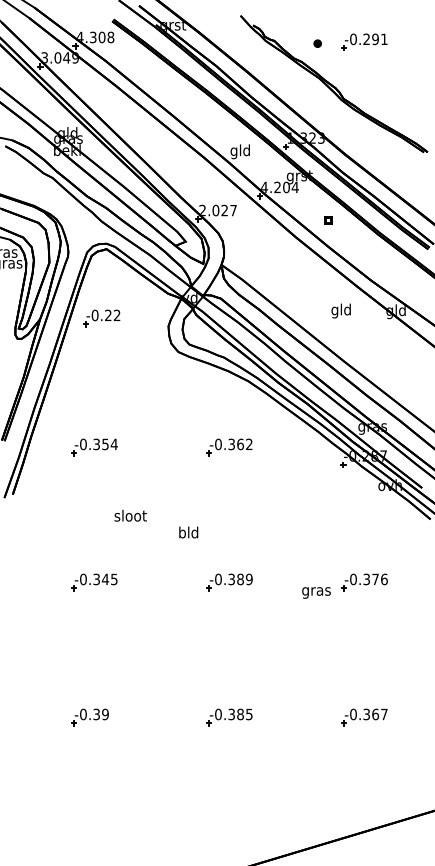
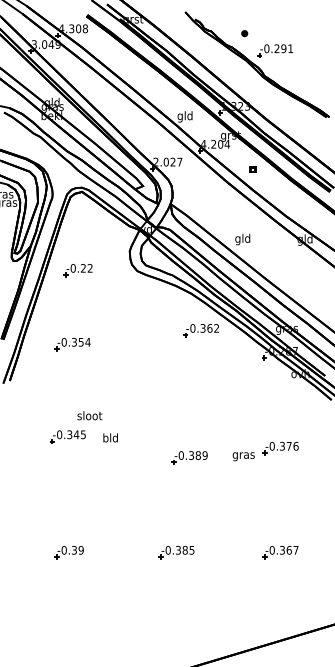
part: (364, 41) -> (275, 50), moved
text: (340, 310) -> (242, 239), moved
part: (101, 318) -> (78, 270), moved
part: (229, 447) -> (201, 330), moved
text: (130, 515) -> (89, 415), moved
text: (188, 532) -> (110, 437), moved
part: (94, 582) -> (68, 437), moved
part: (229, 582) -> (189, 457), moved

